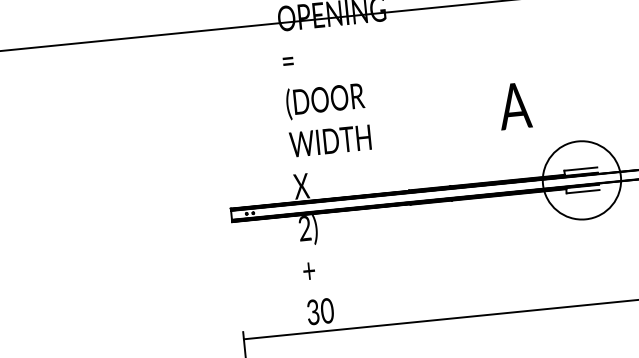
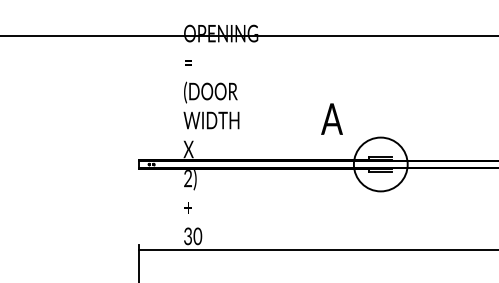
text: (514, 105) -> (331, 118), moved

